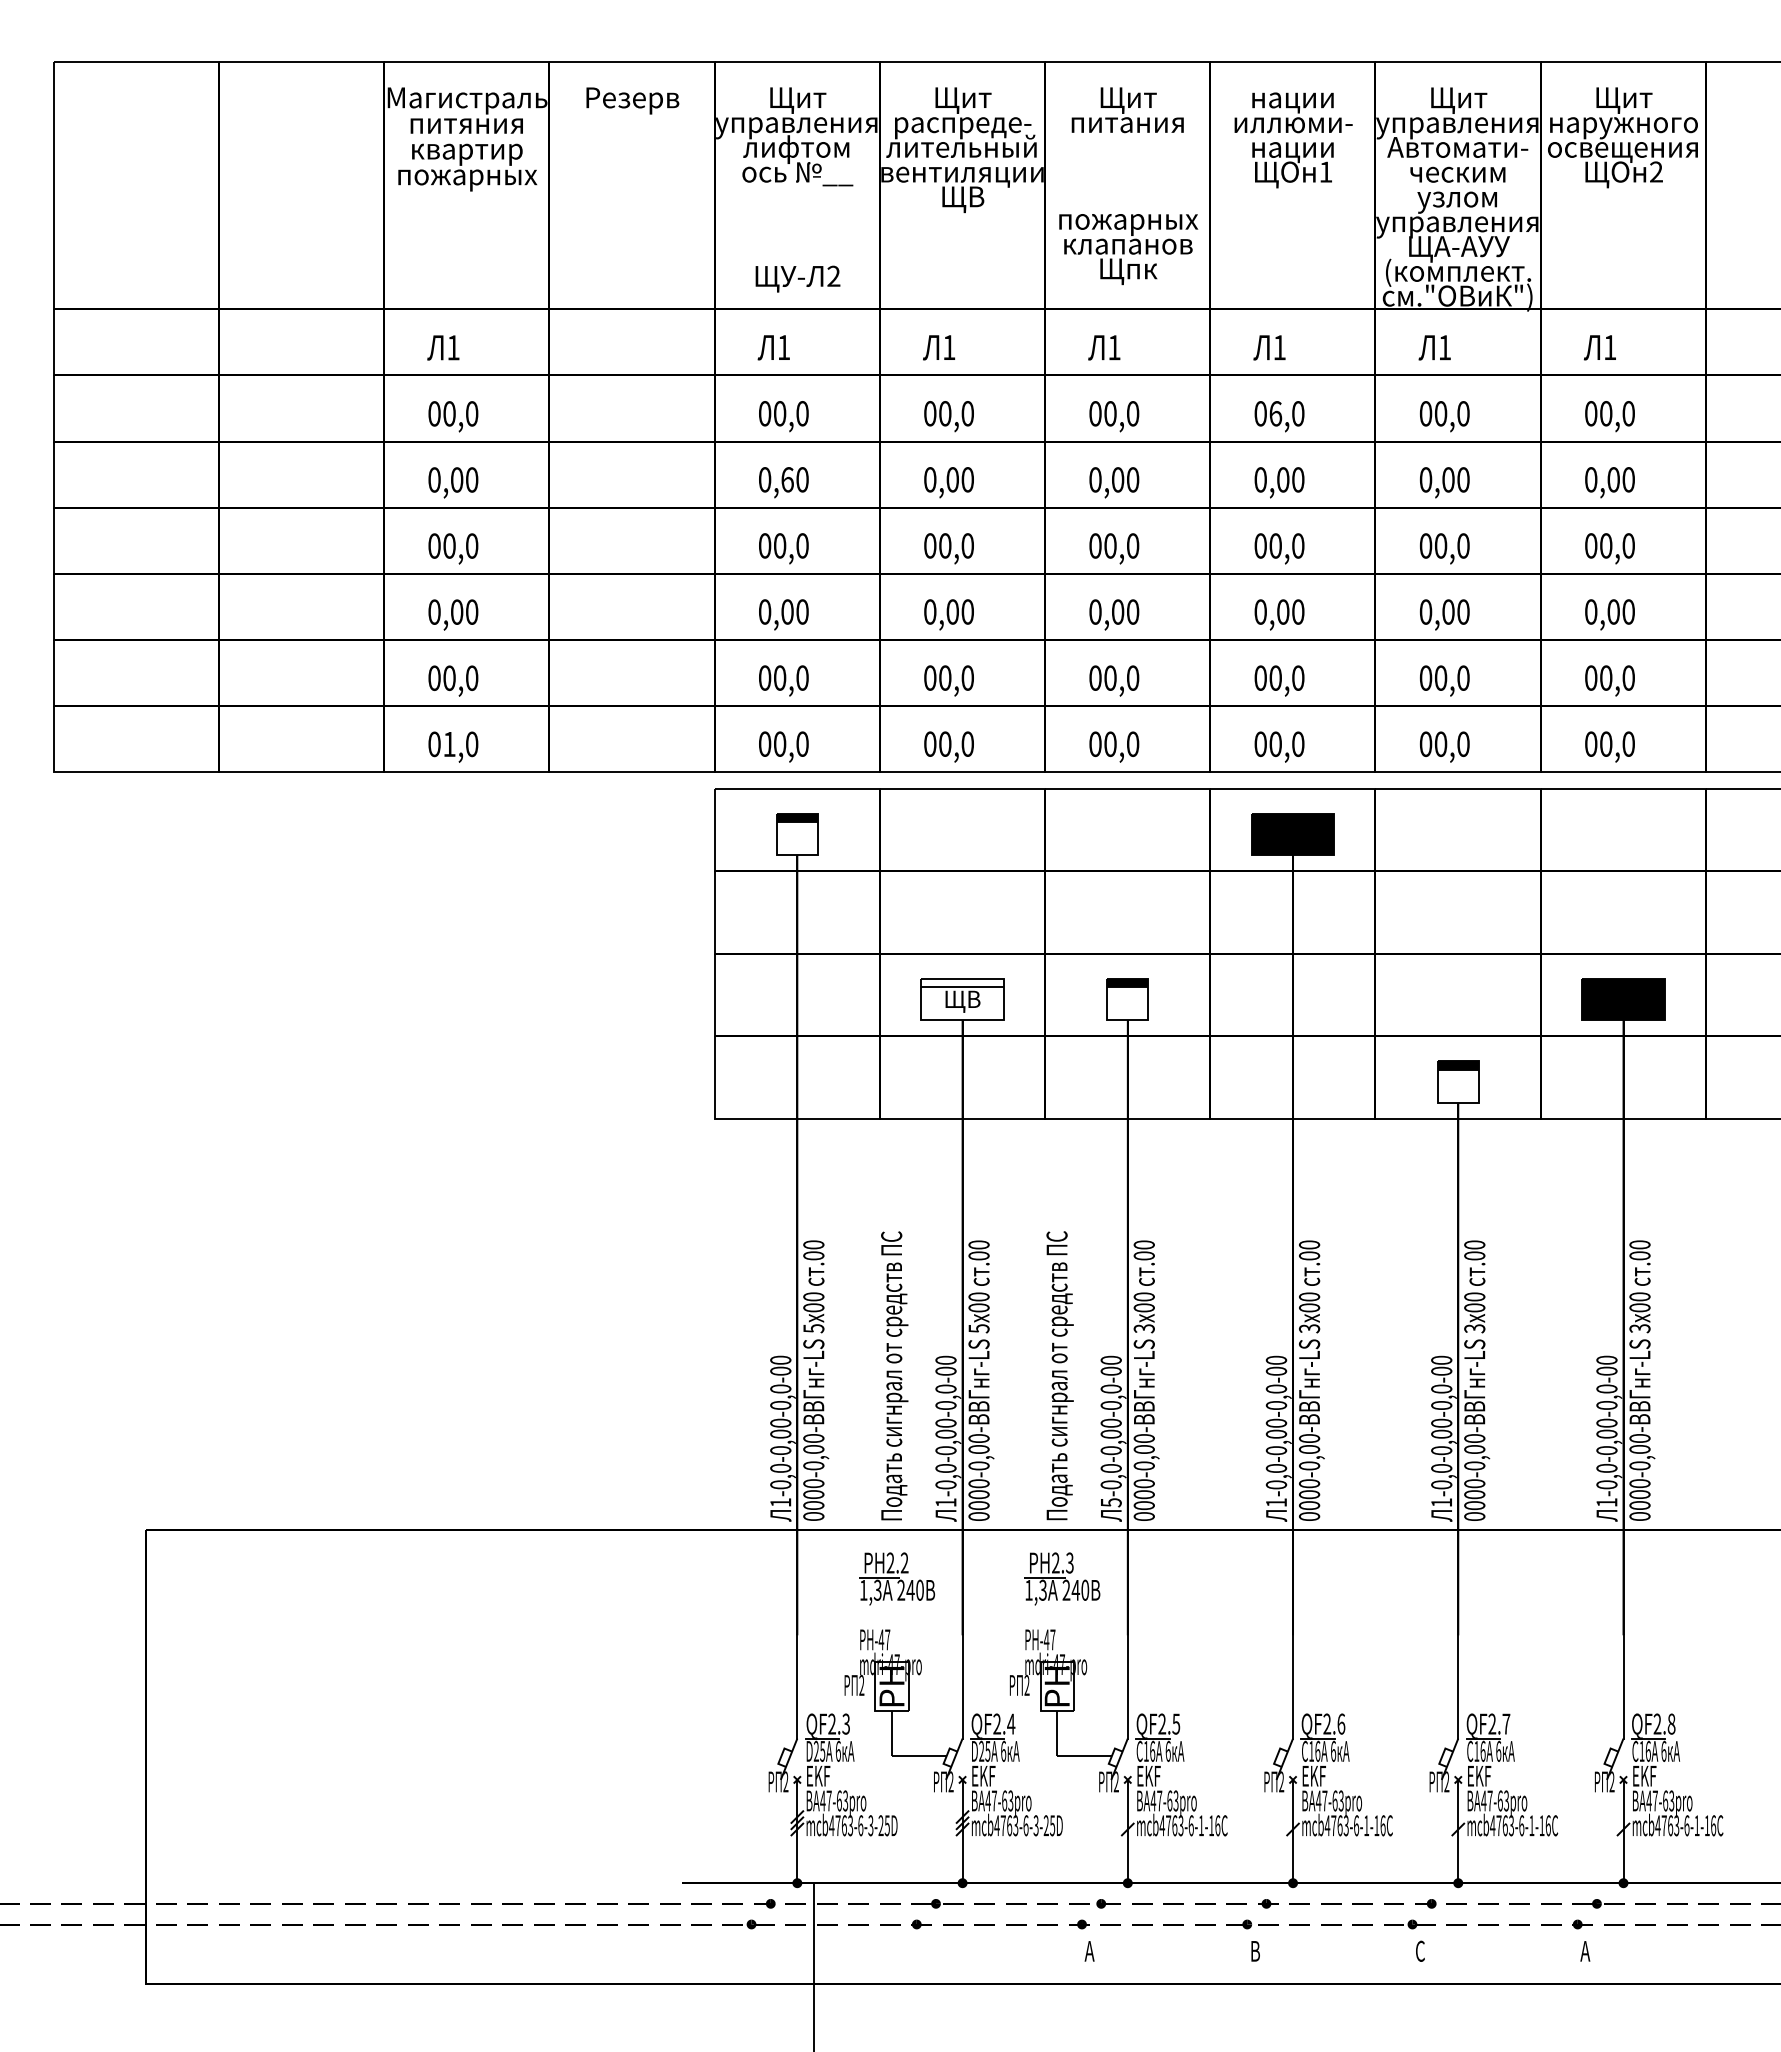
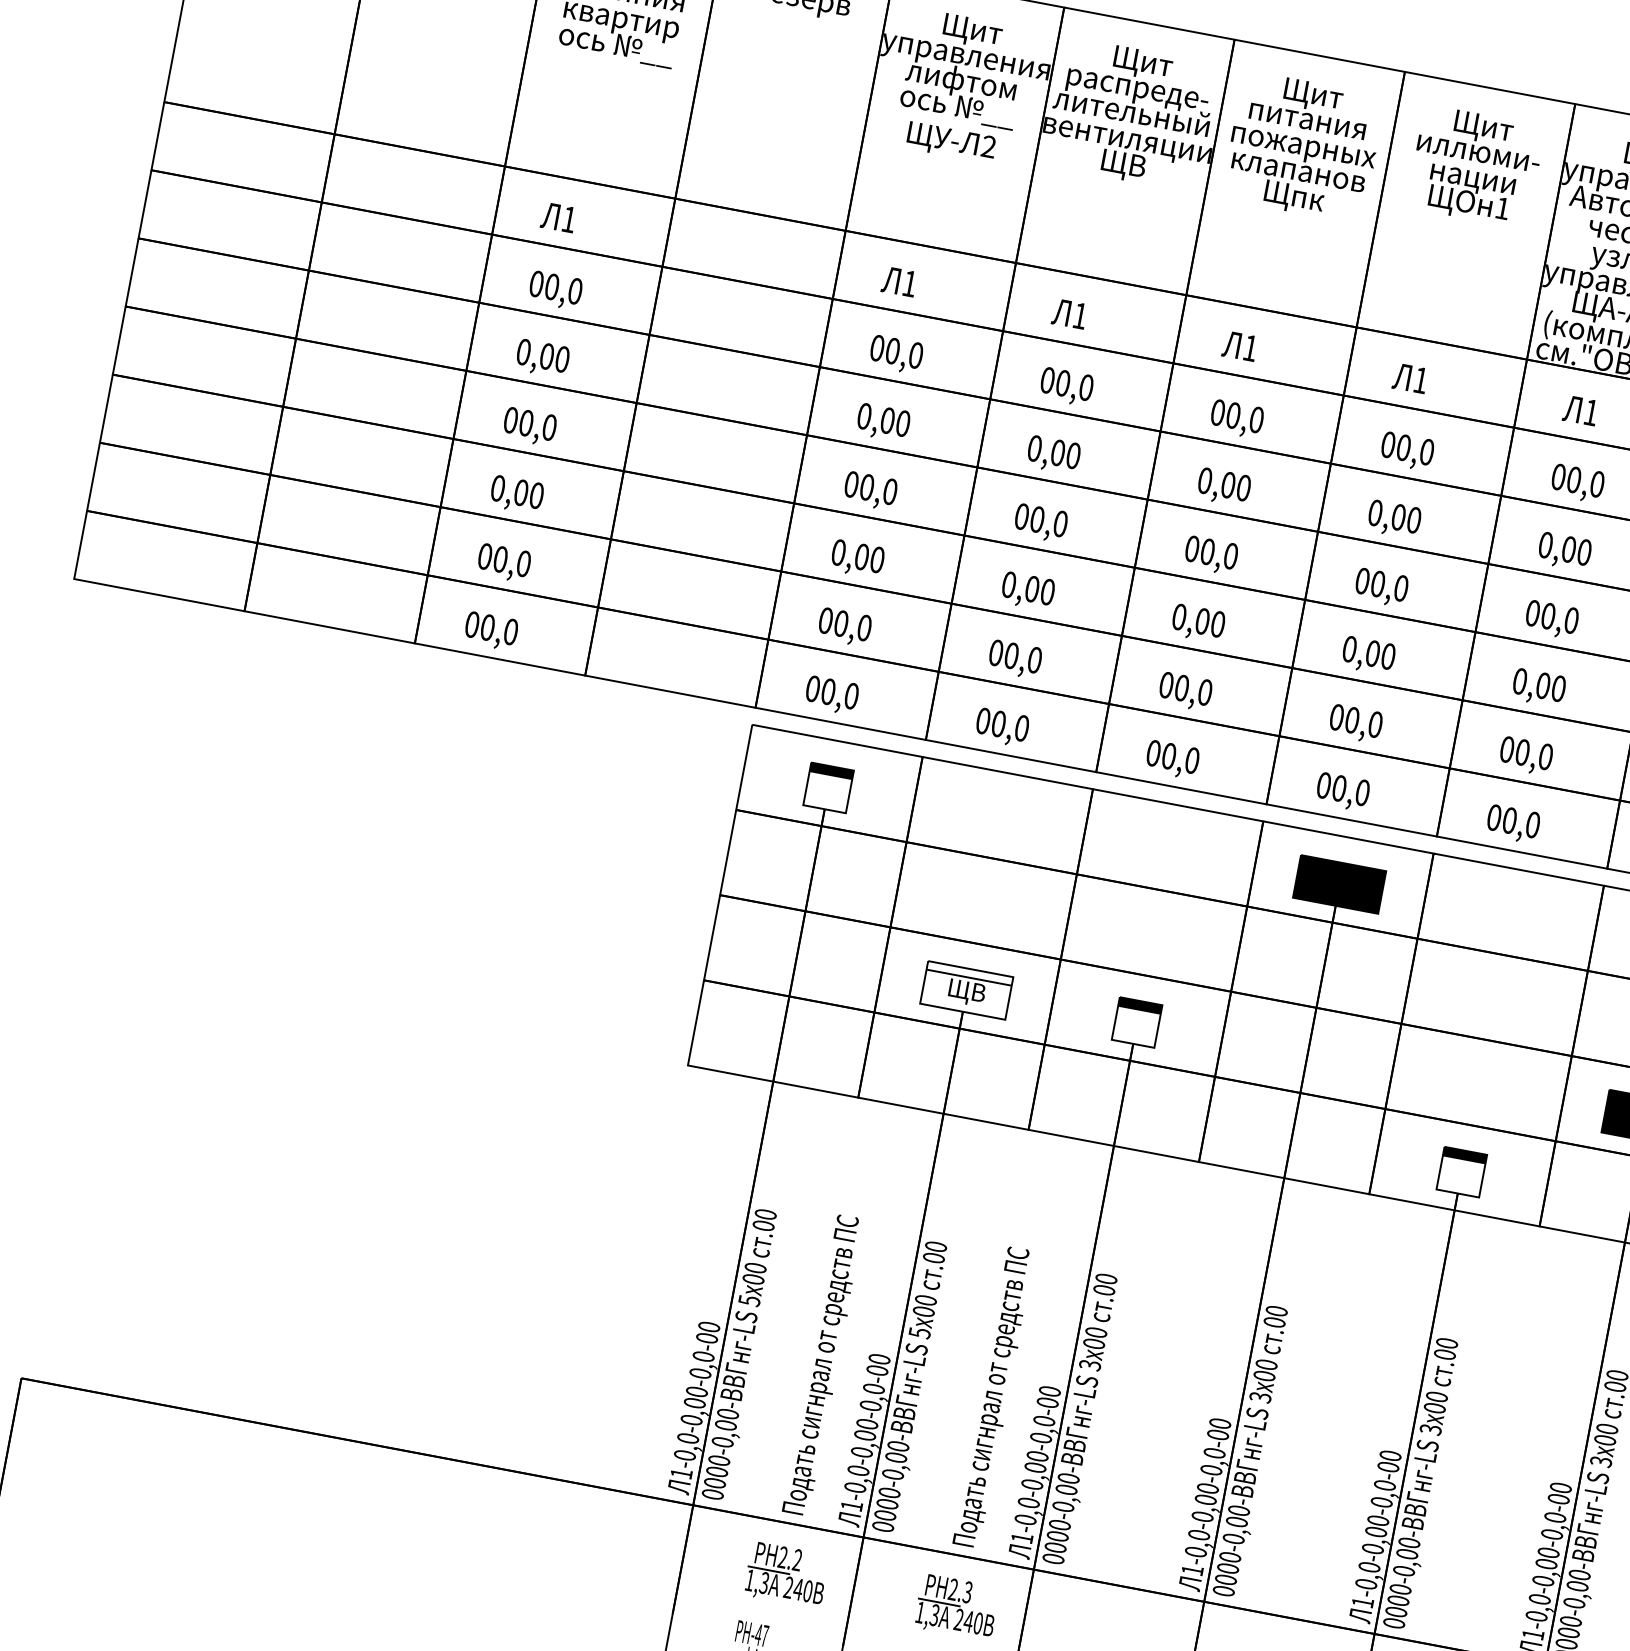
text: (1292, 100) -> (1482, 128), нации -> Щит
text: (467, 177) -> (616, 46), пожарных -> ось №__
text: (1128, 249) -> (1298, 175), moved
text: (797, 278) -> (951, 141), moved
text: (1275, 413) -> (1403, 447), 06,0 -> 00,0
text: (787, 479) -> (887, 420), 0,60 -> 0,00
text: (449, 744) -> (487, 627), 01,0 -> 00,0
text: (1111, 1502) -> (1022, 1538), 5-0,0-0,00-0,0-00 -> 1-0,0-0,00-0,0-00

